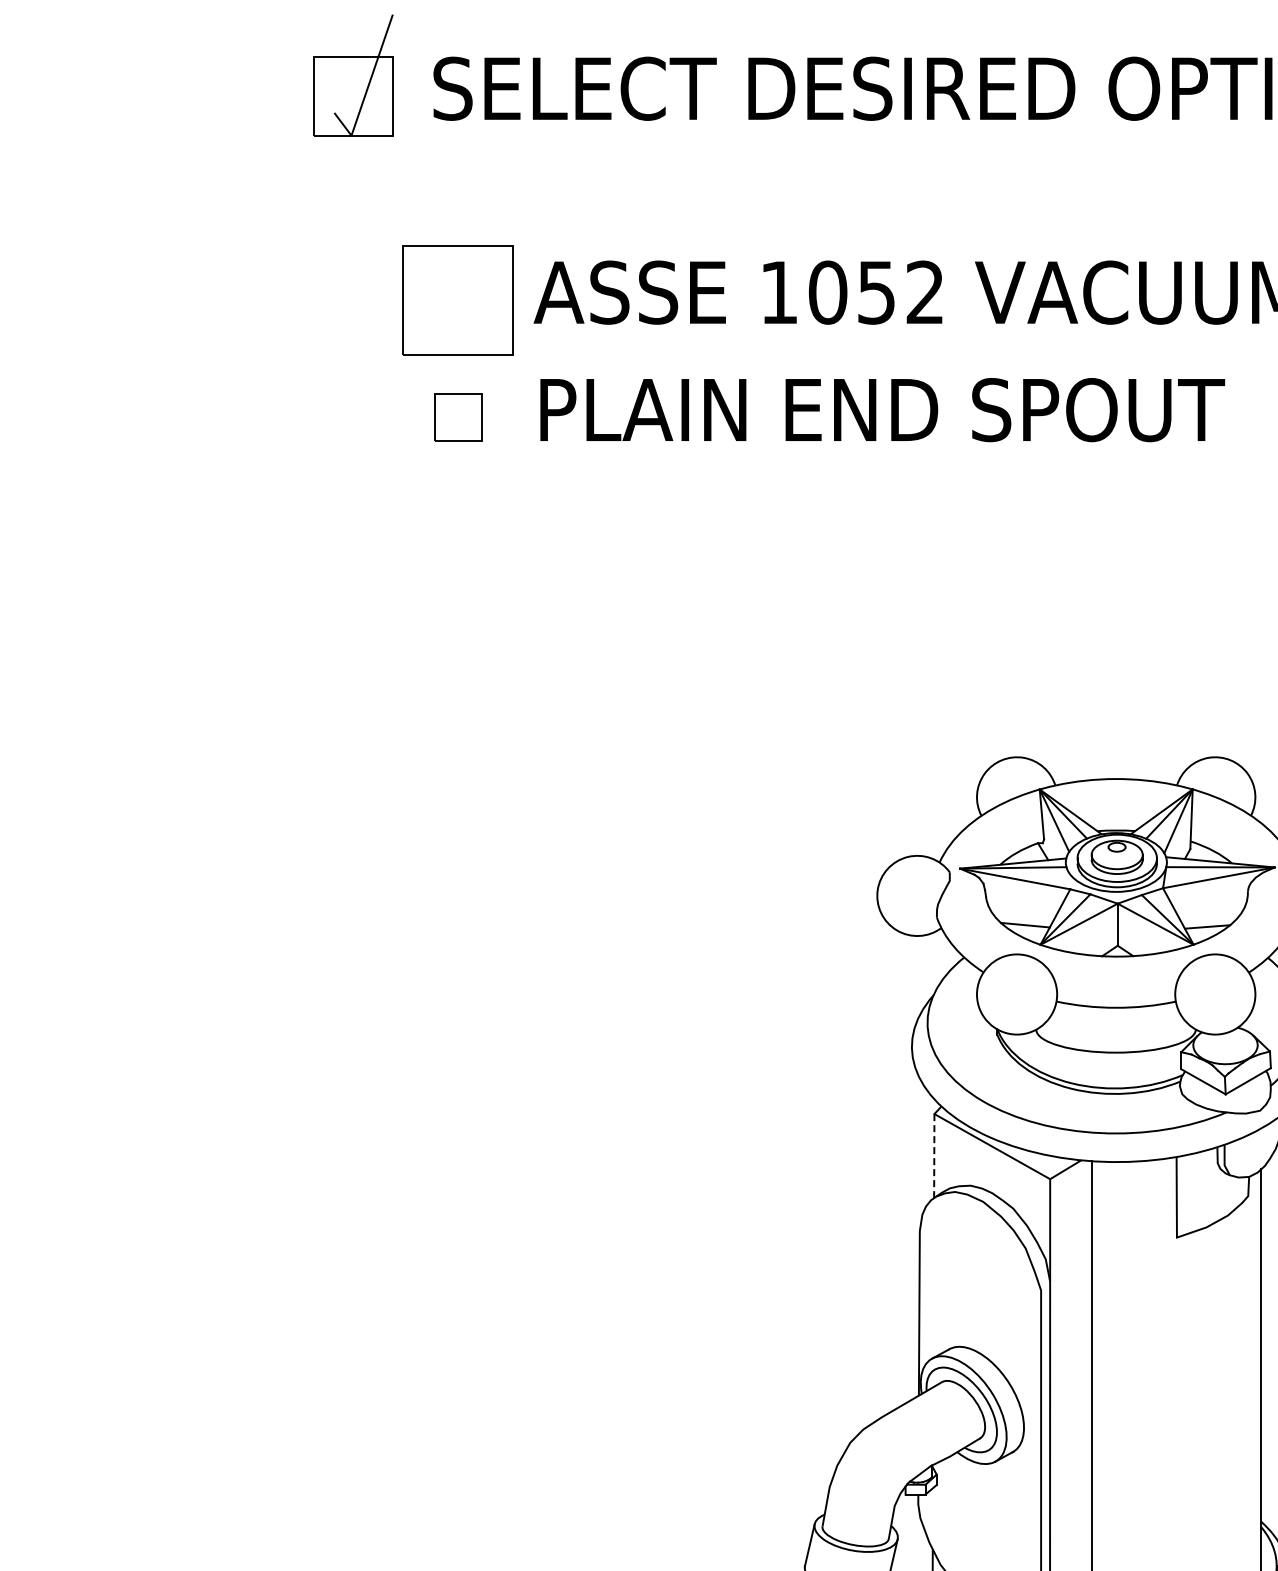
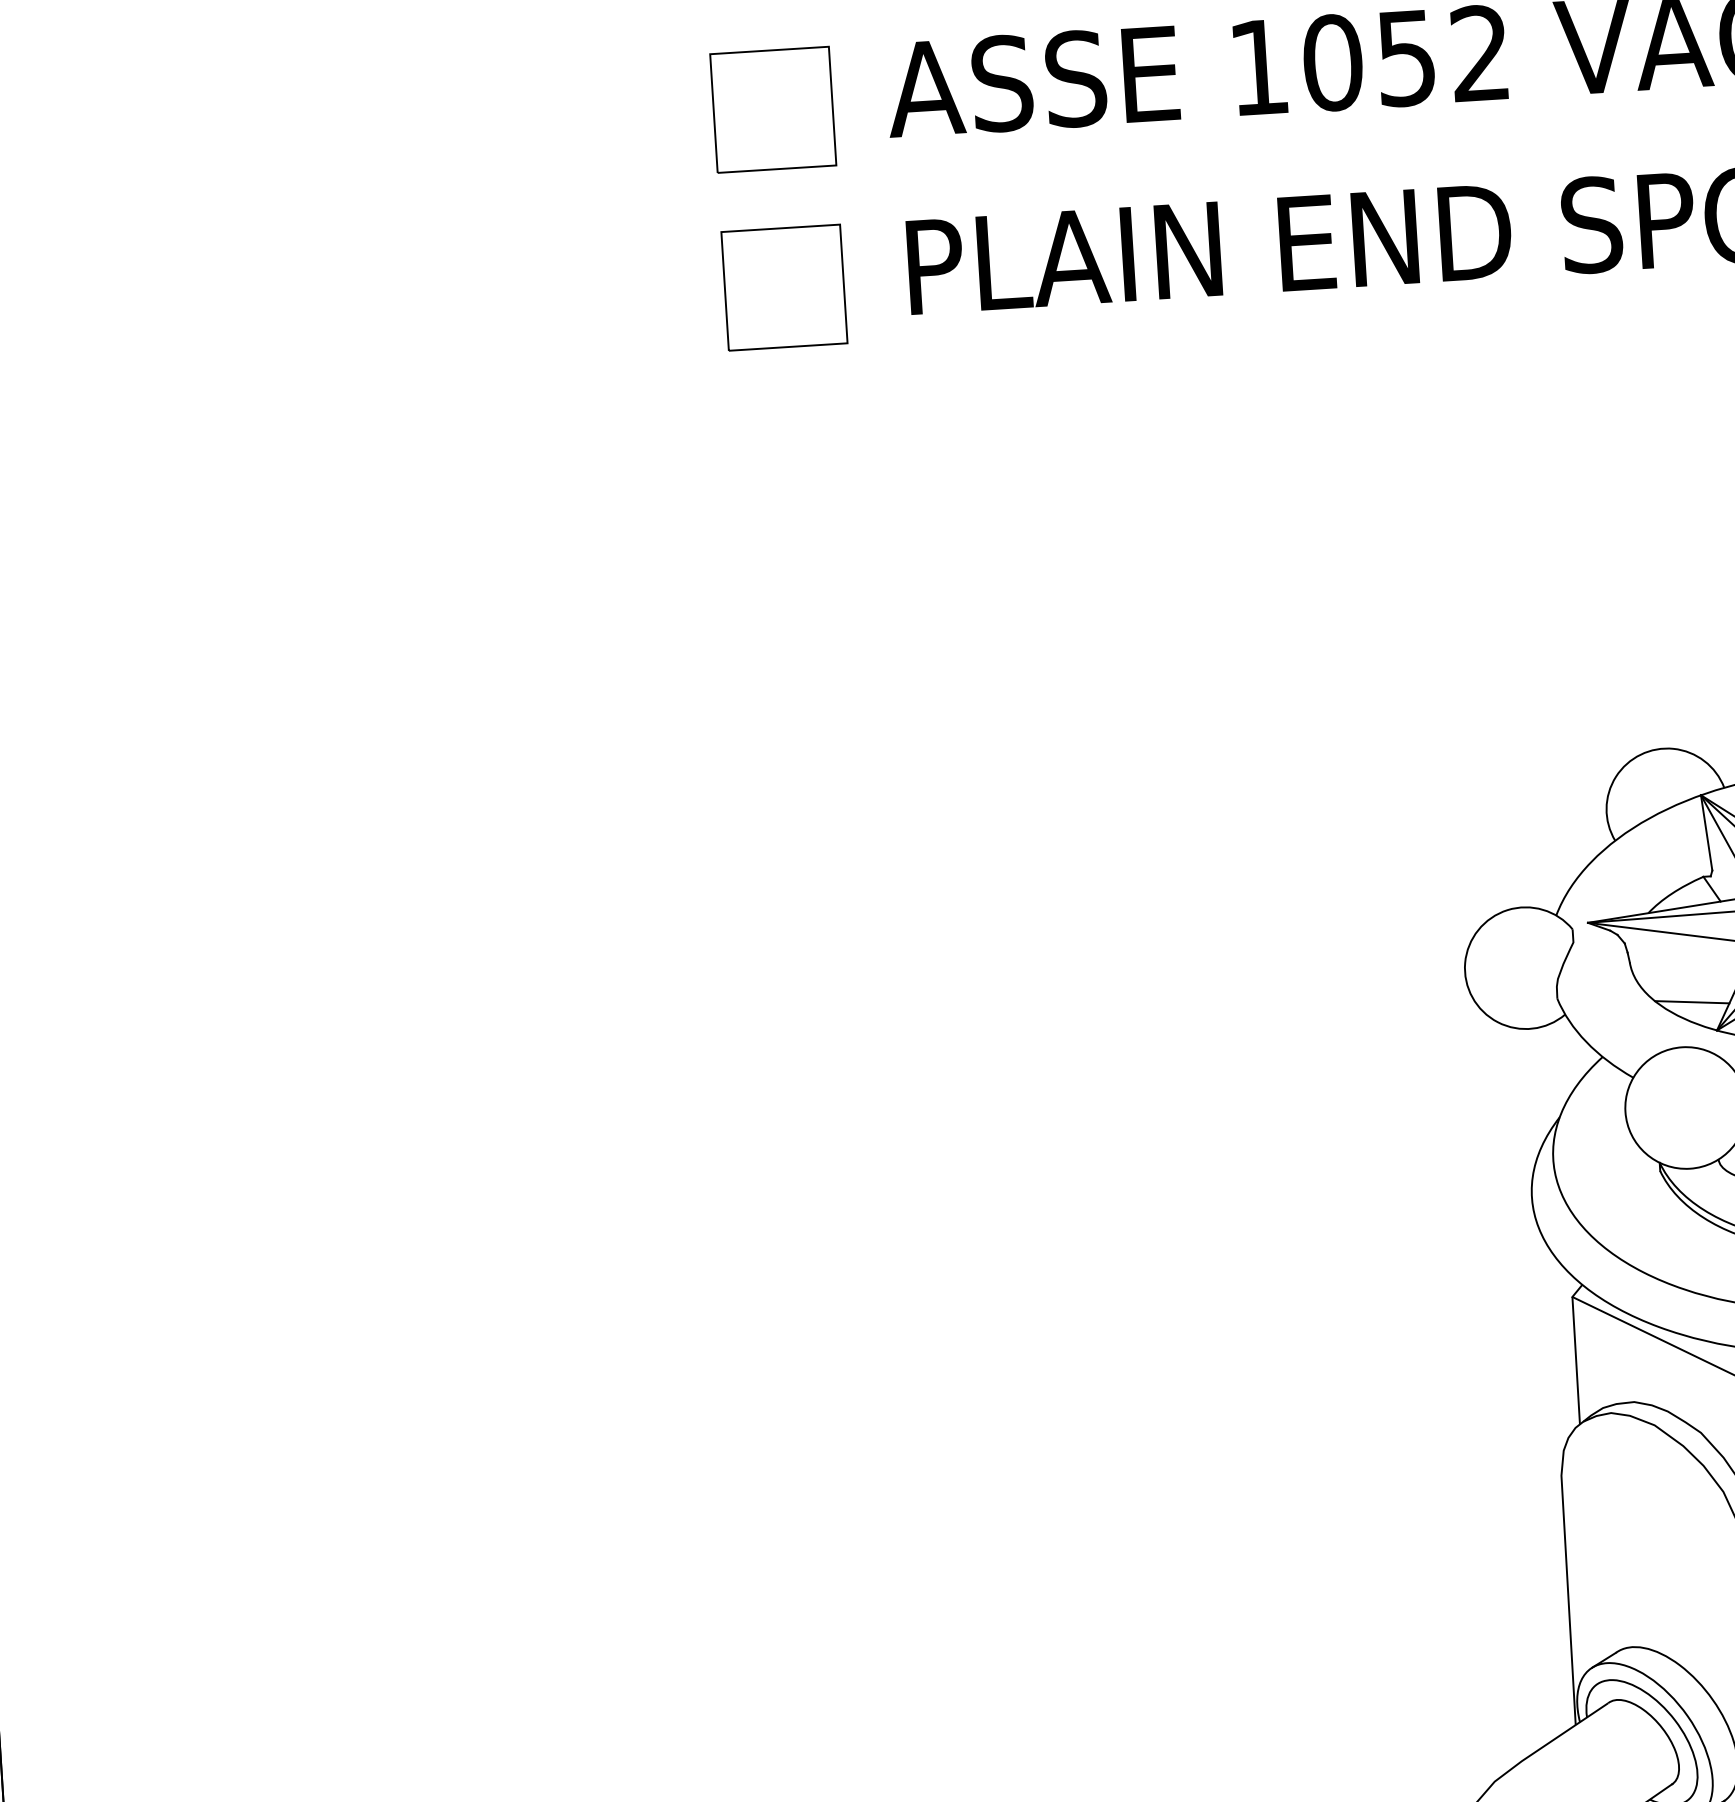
part: (457, 300) -> (772, 110), size x0.71
part: (457, 417) -> (783, 287), size x1.67
line: (934, 1155) -> (1576, 1359), dashed -> solid

